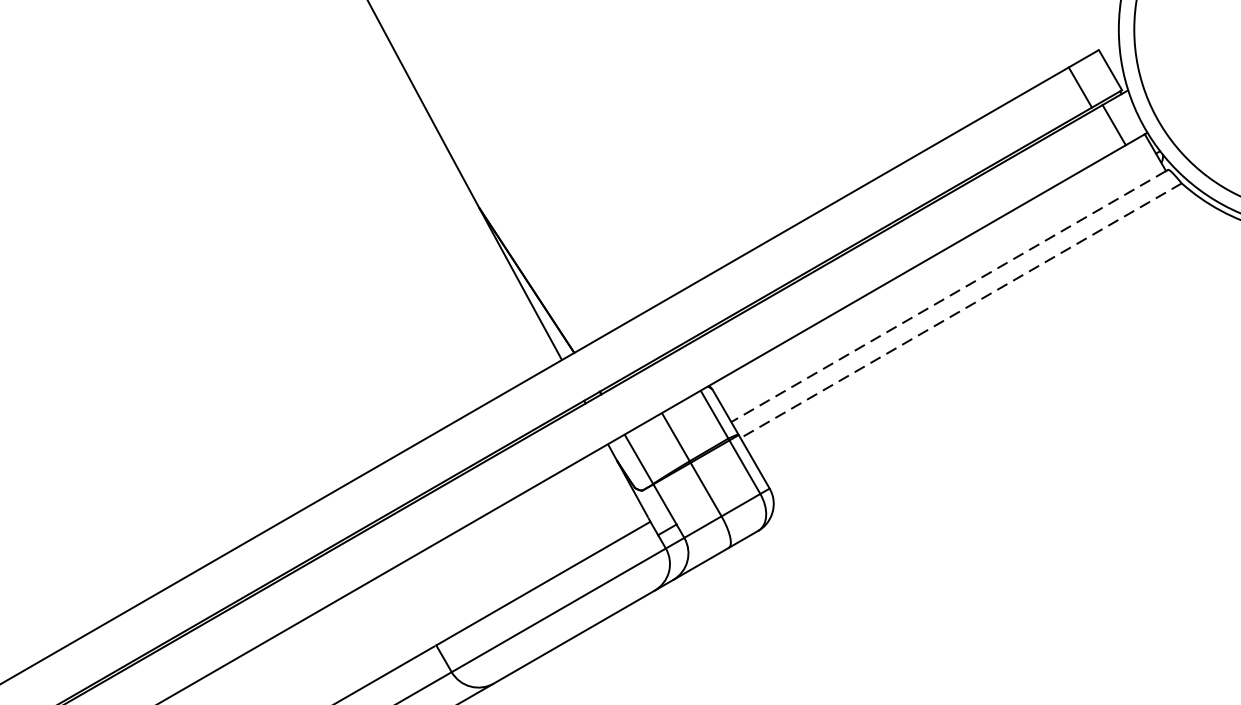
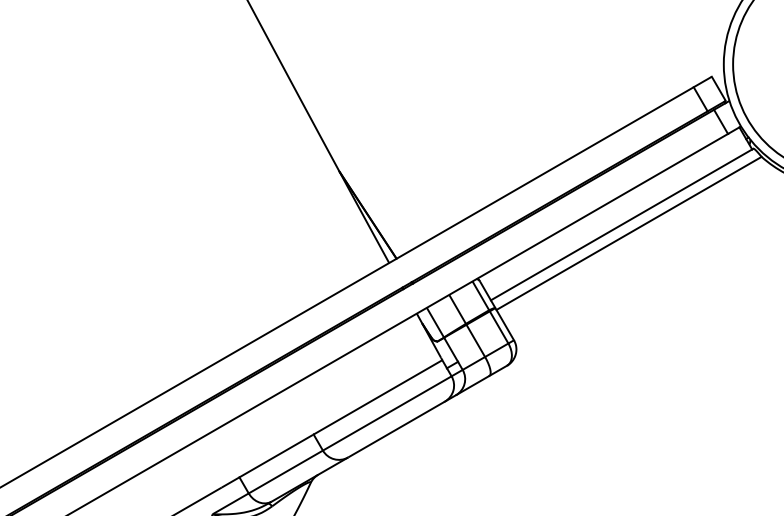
line: (948, 295) -> (621, 224), dashed -> solid
line: (960, 310) -> (628, 233), dashed -> solid

